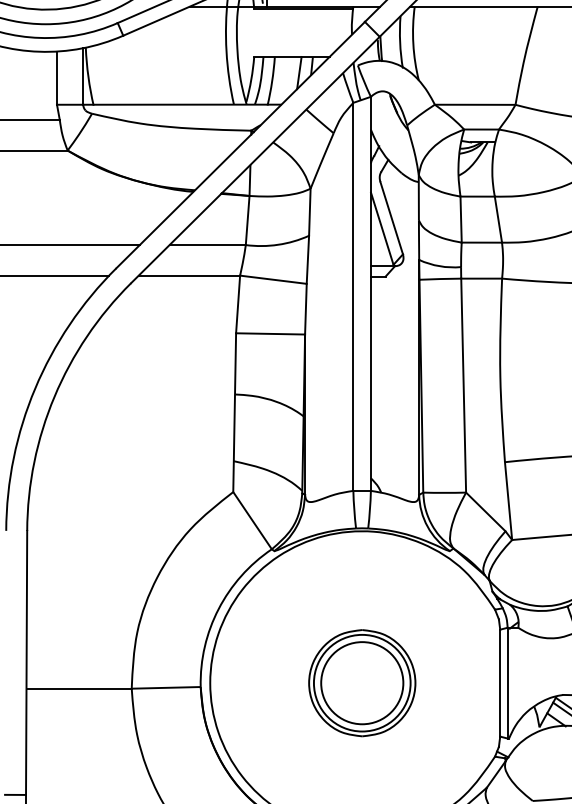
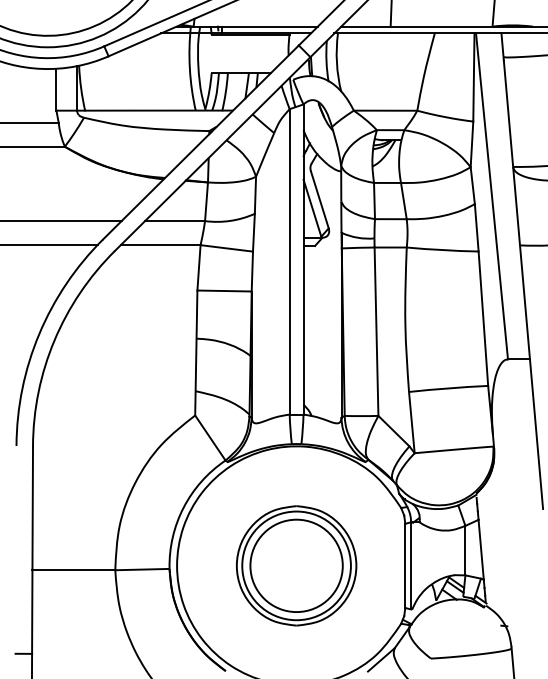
part: (361, 682) -> (296, 565), size x1.43

